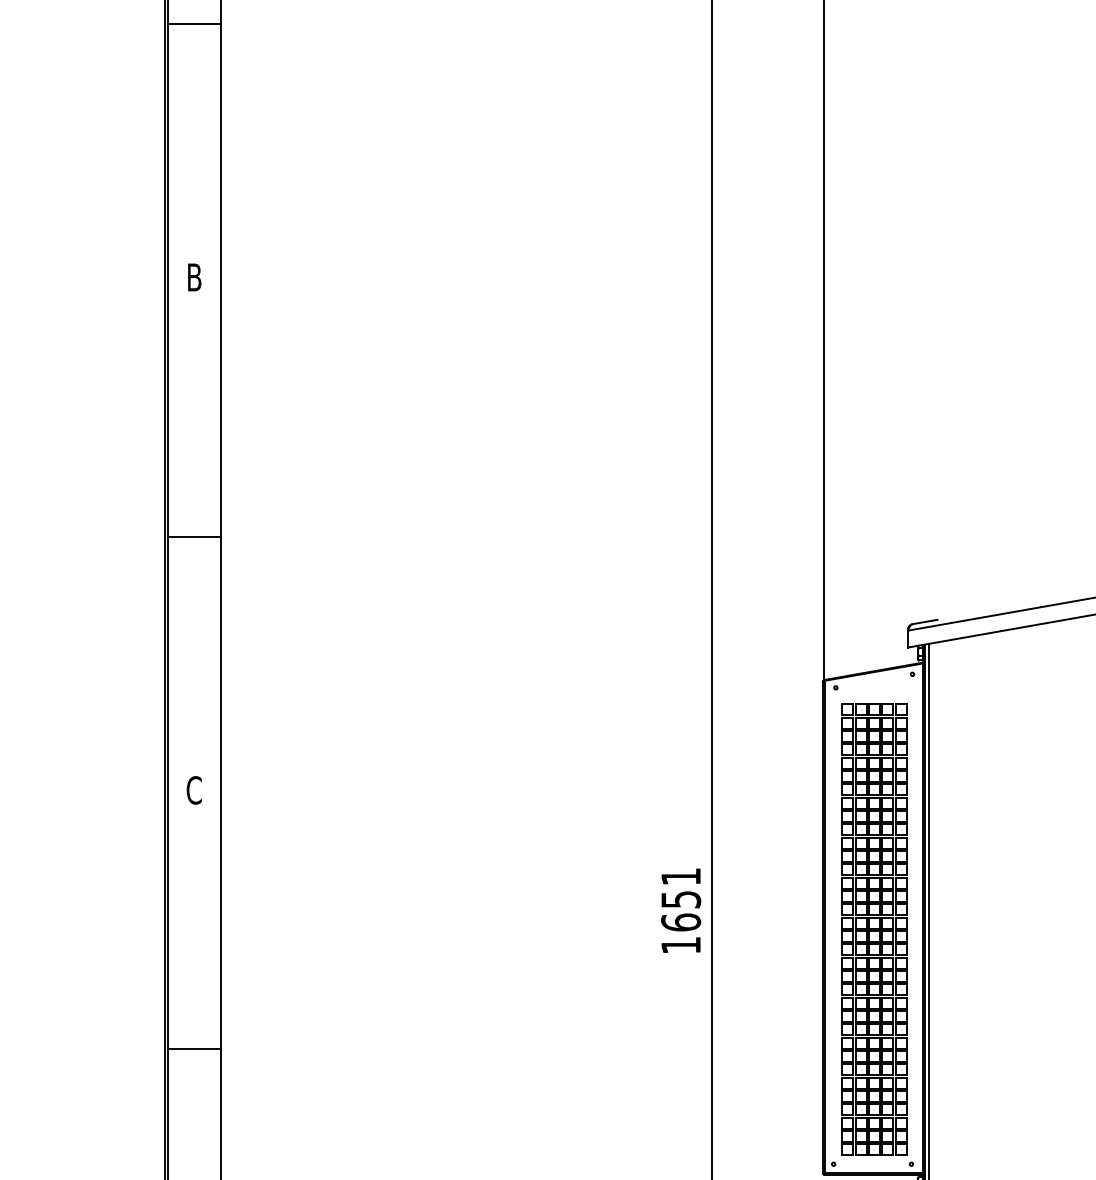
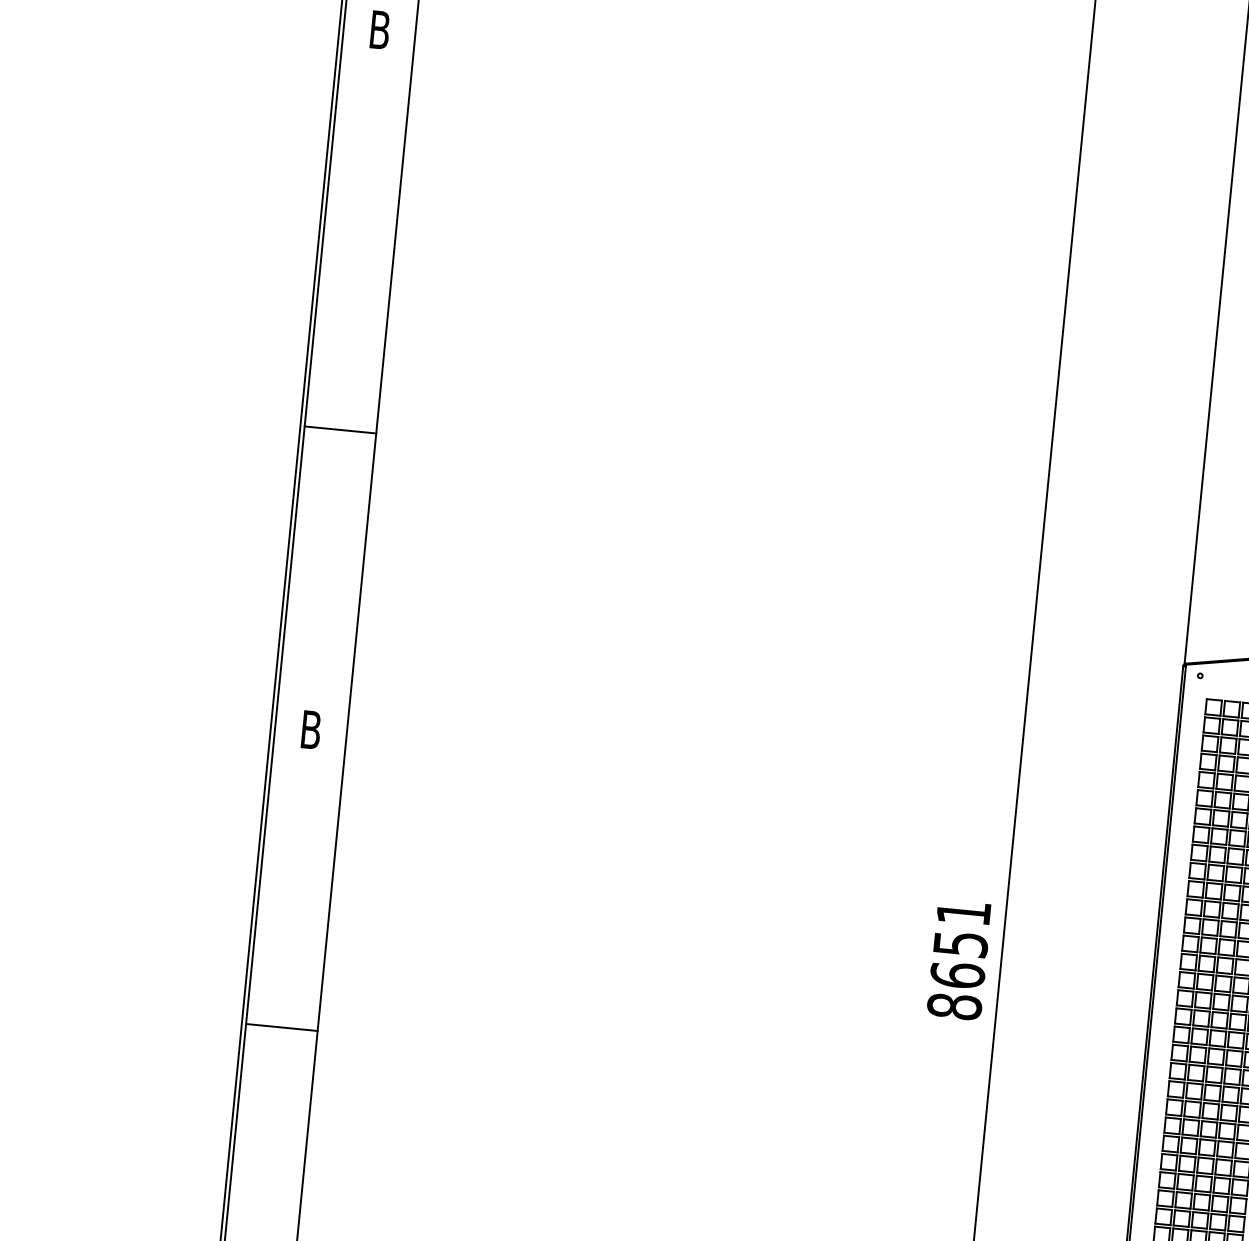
line: (194, 536) -> (340, 429), moved
text: (193, 790) -> (309, 729), C -> B
text: (681, 945) -> (955, 1006), 1651 -> 8651
line: (194, 1049) -> (282, 1027), moved

